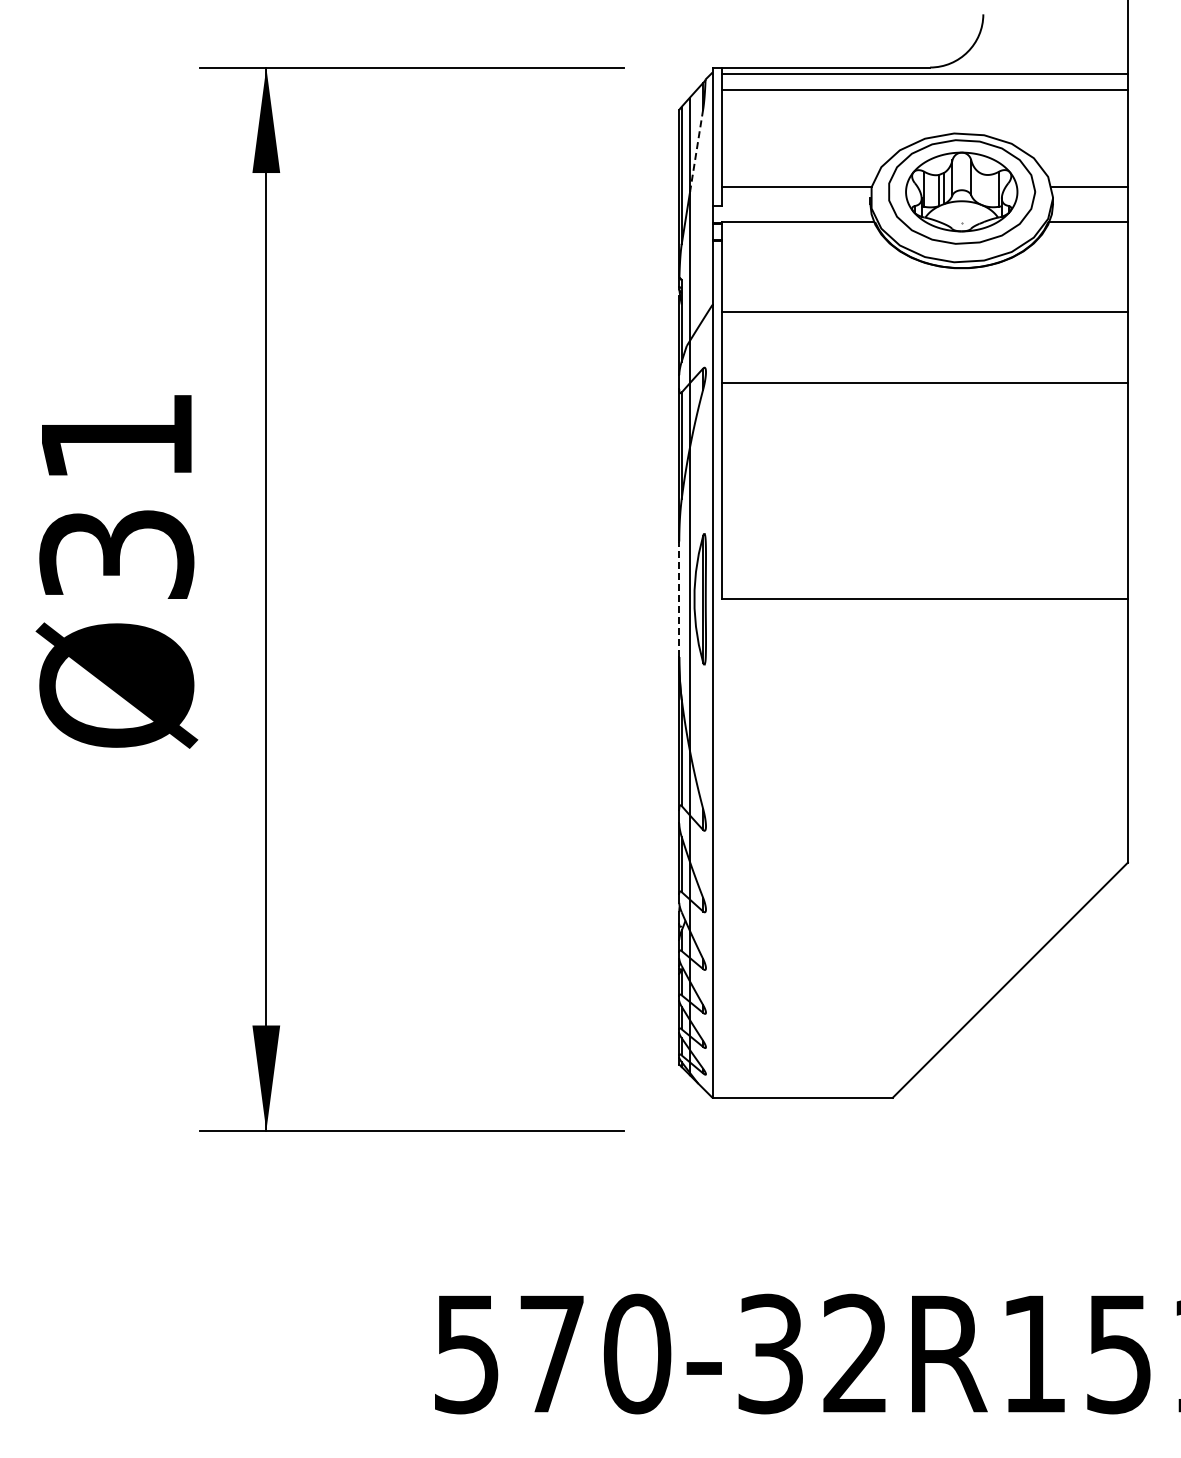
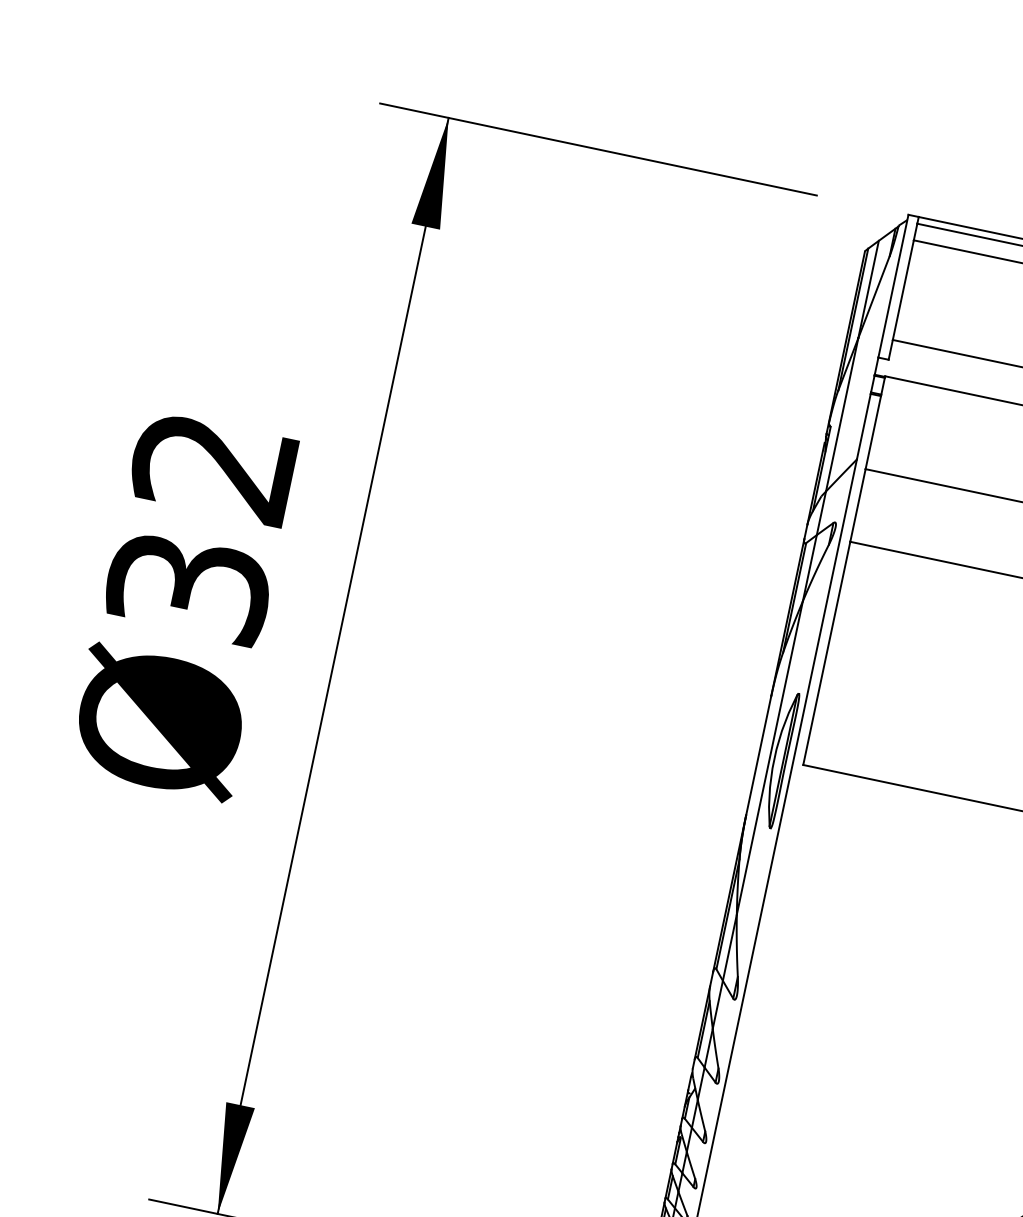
line: (696, 150) -> (873, 296), dashed -> solid
text: (115, 438) -> (212, 467), Ø31 -> Ø32
line: (679, 599) -> (758, 755), dashed -> solid

